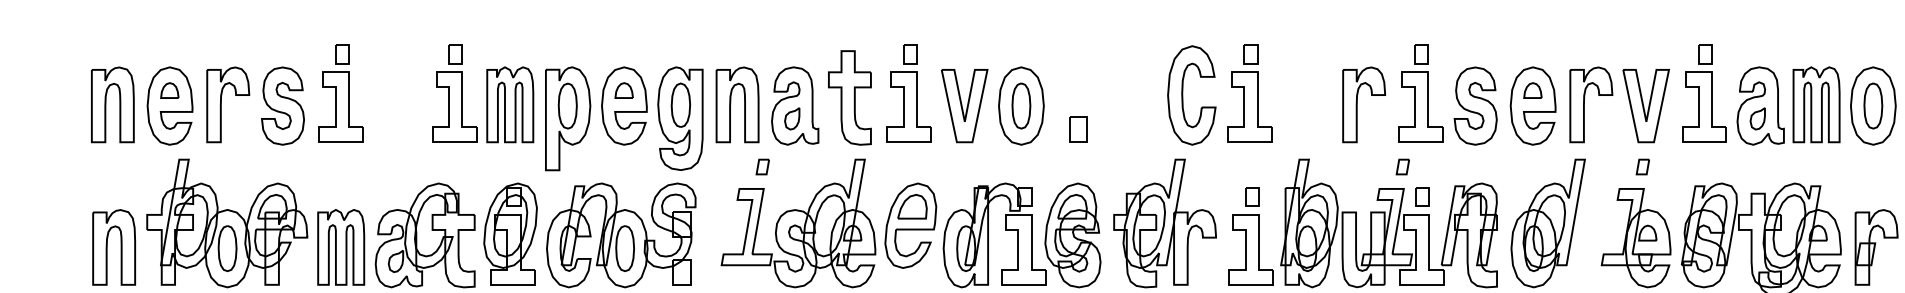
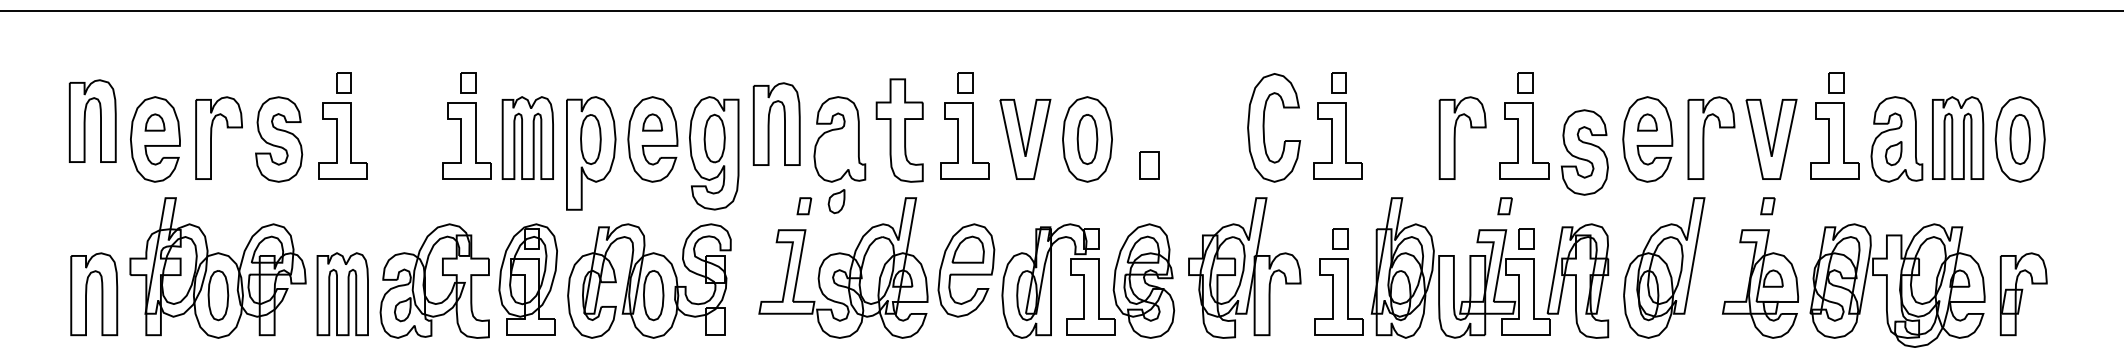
part: (106, 104) -> (85, 120), moved
part: (730, 104) -> (769, 123), moved
part: (1475, 106) -> (1584, 152), moved
part: (792, 118) -> (836, 201), moved

